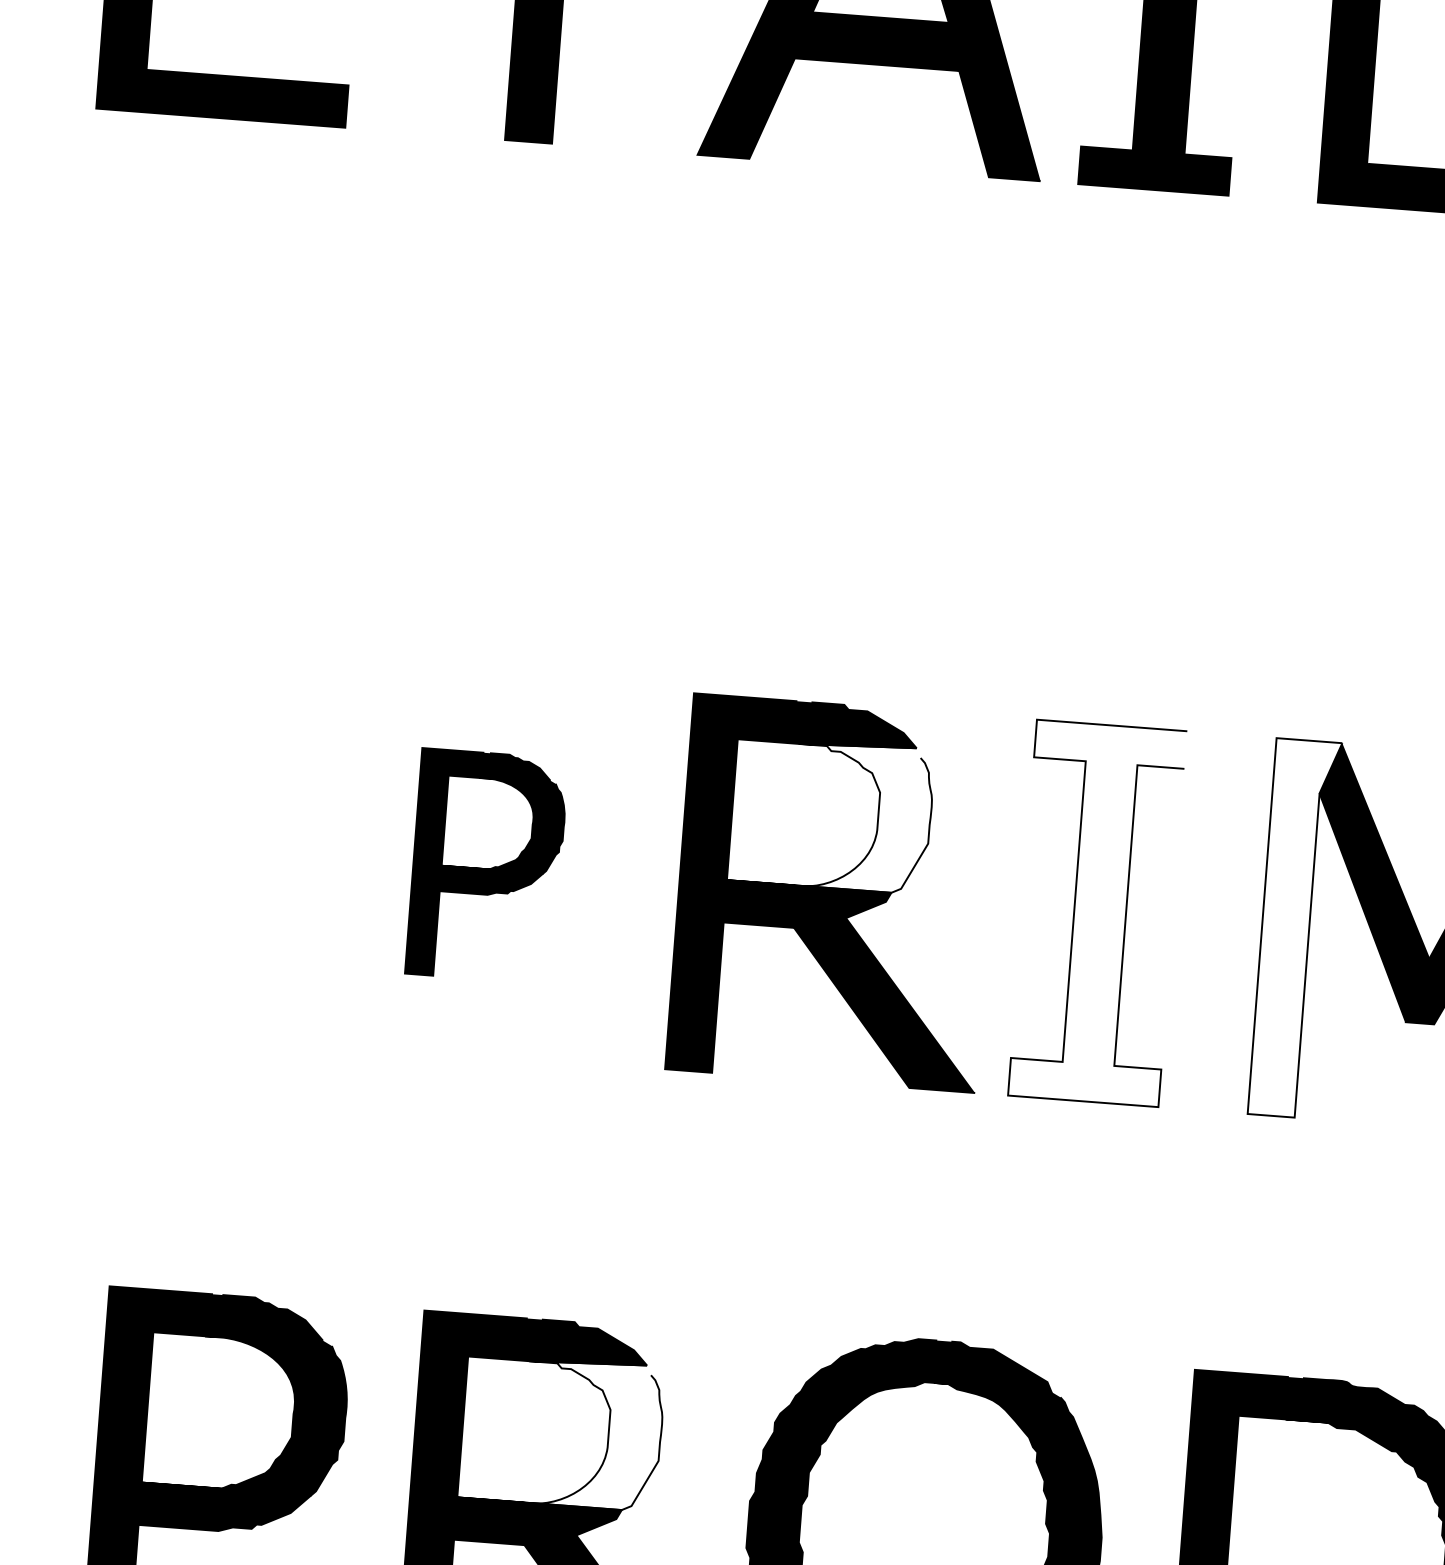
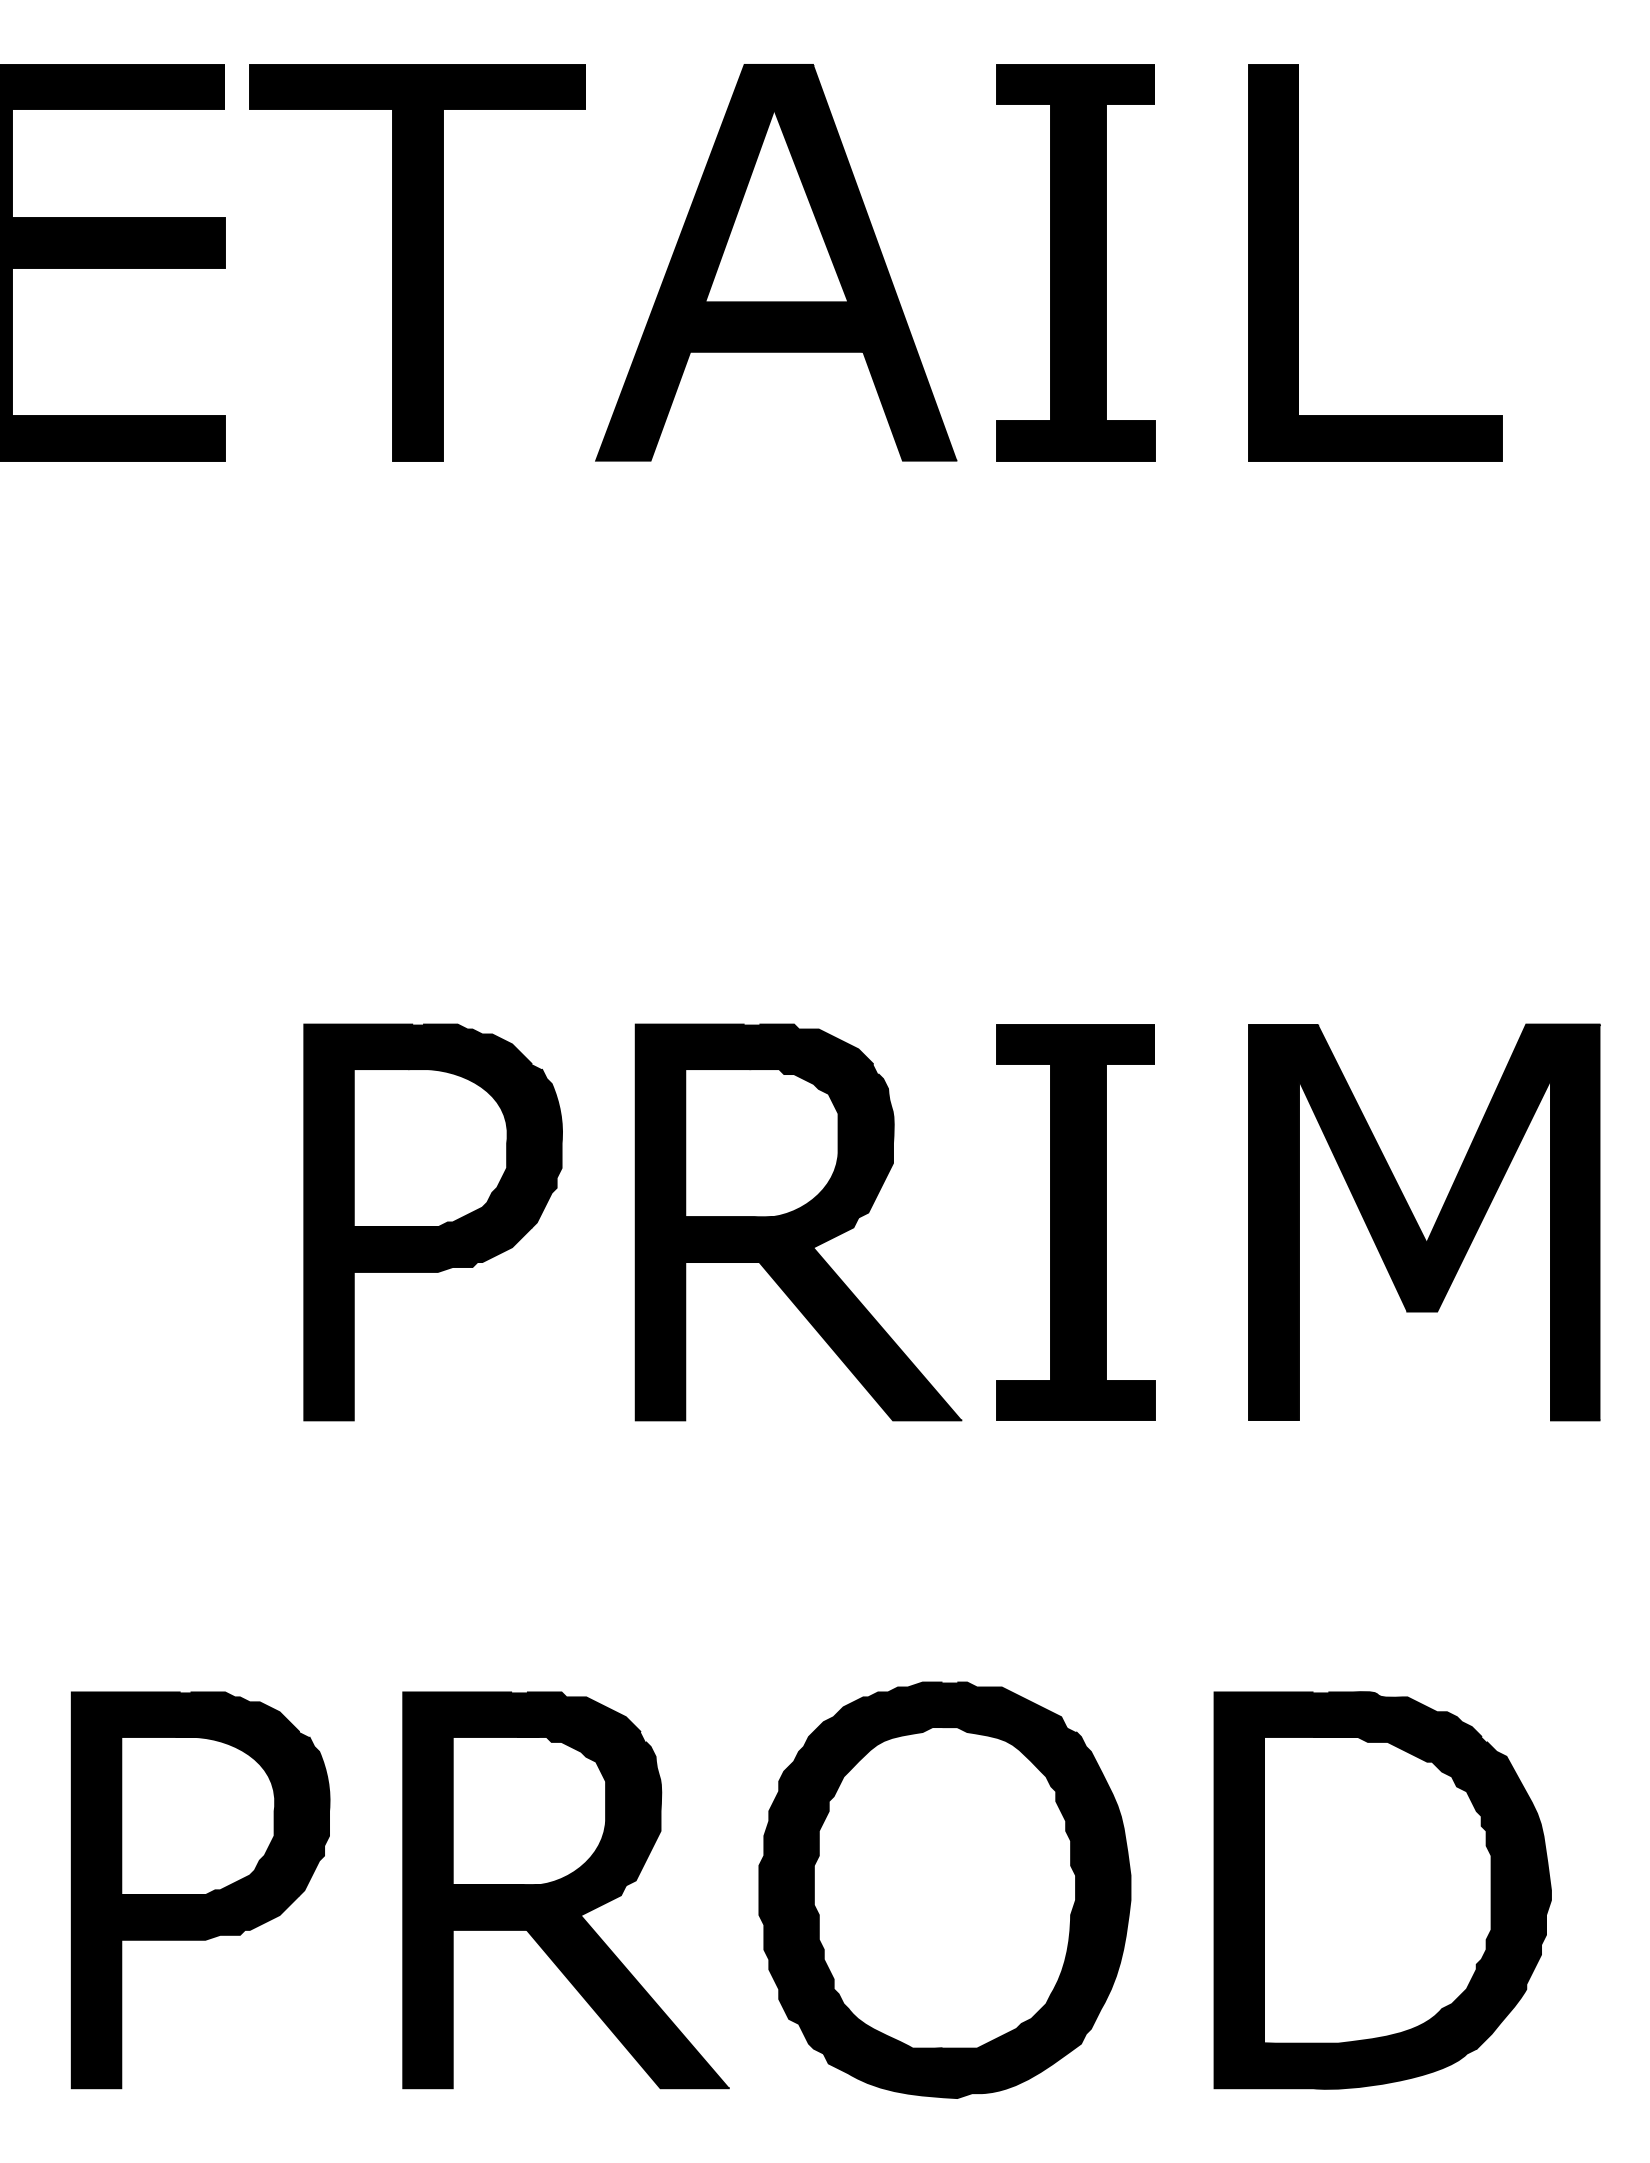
fill: (831, 814) -> (789, 1140), added
part: (486, 866) -> (432, 1222), size x1.67
fill: (1097, 913) -> (1075, 1222), added
fill: (1294, 928) -> (1283, 1222), added
fill: (561, 1431) -> (556, 1808), added

